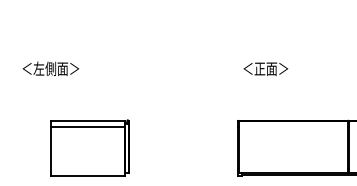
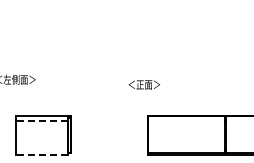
text: (264, 68) -> (143, 84), moved
line: (88, 126) -> (42, 120), solid -> dashed
line: (87, 176) -> (41, 155), solid -> dashed

